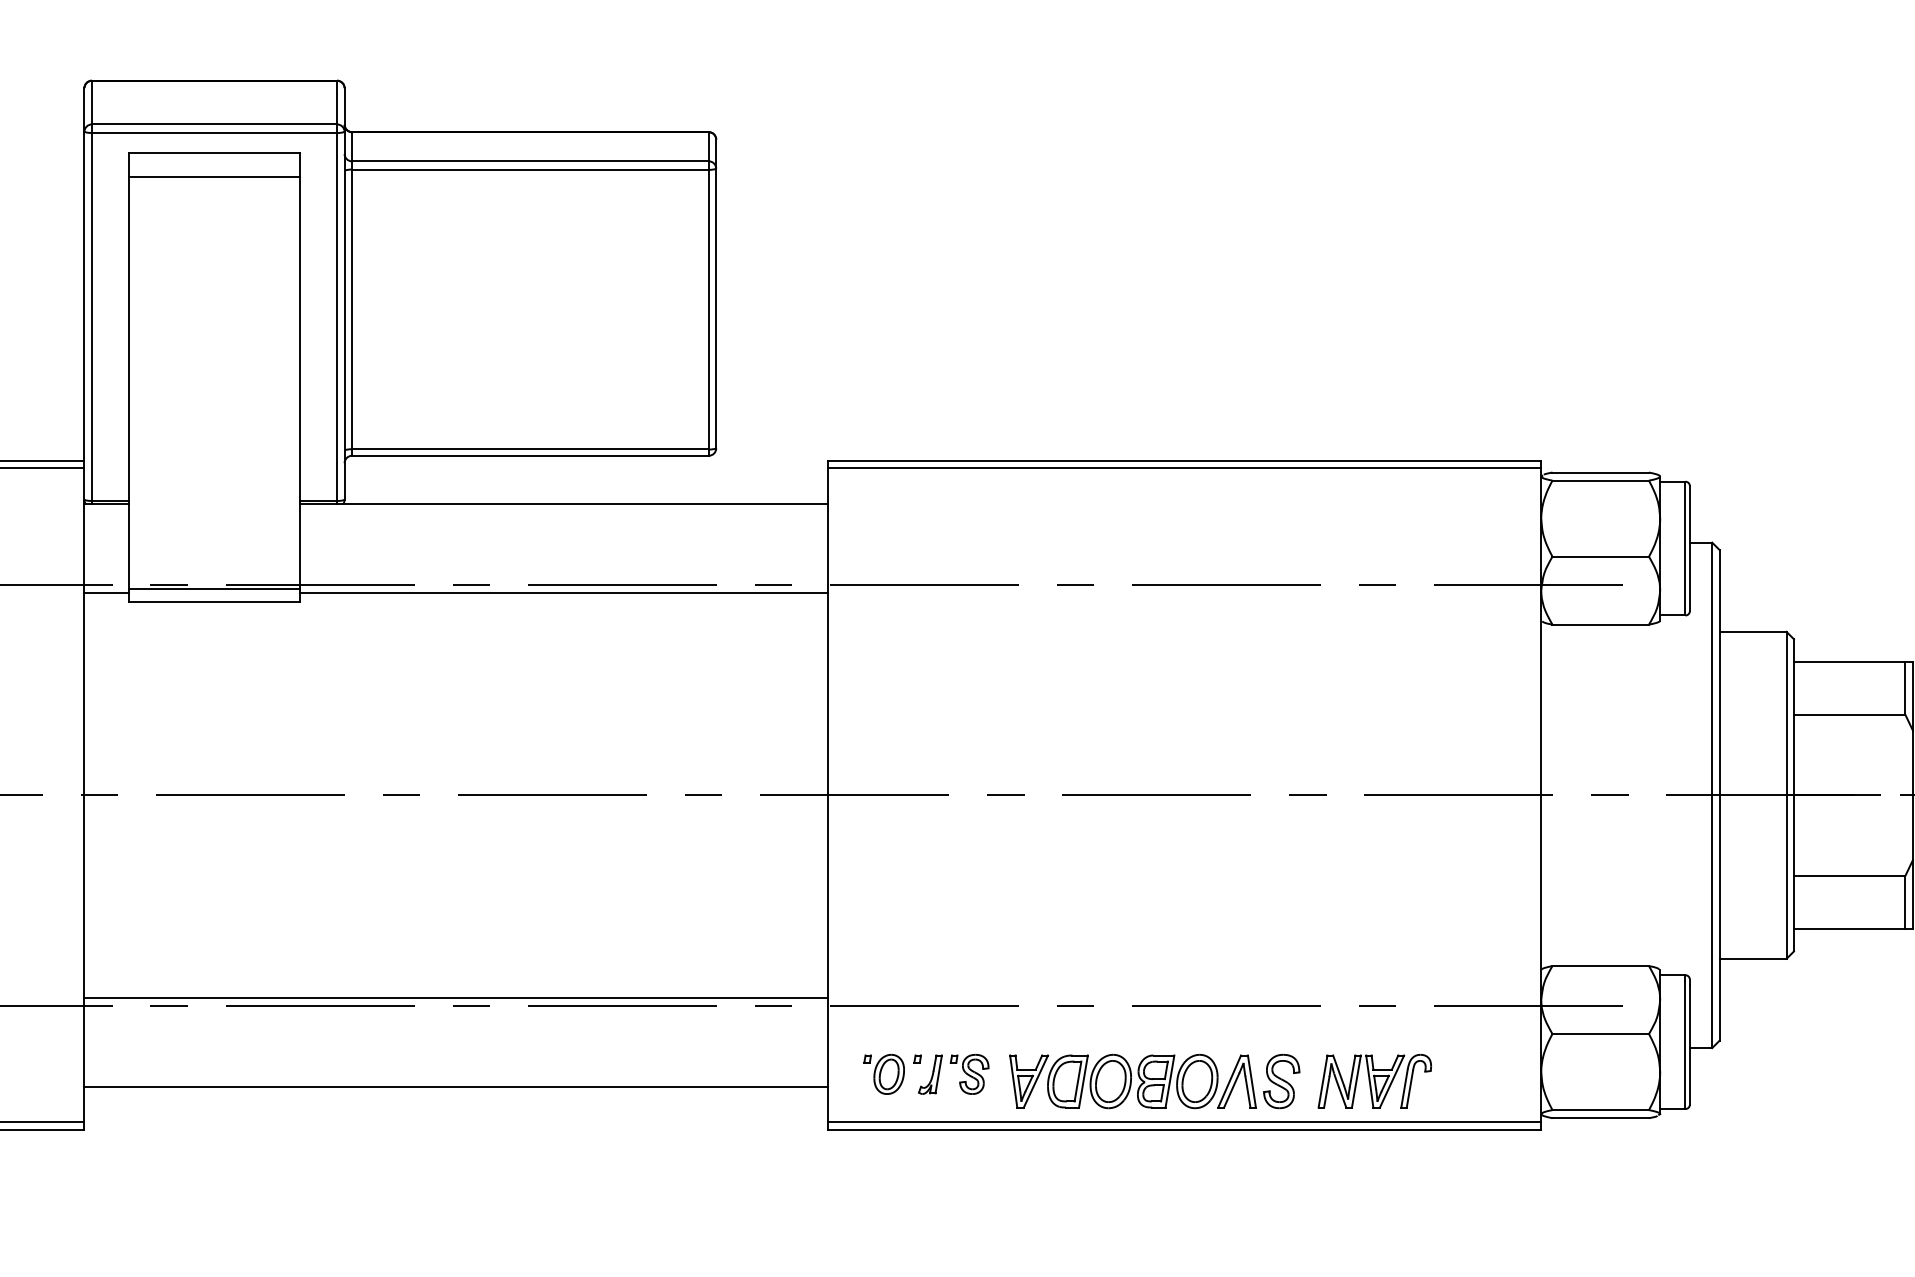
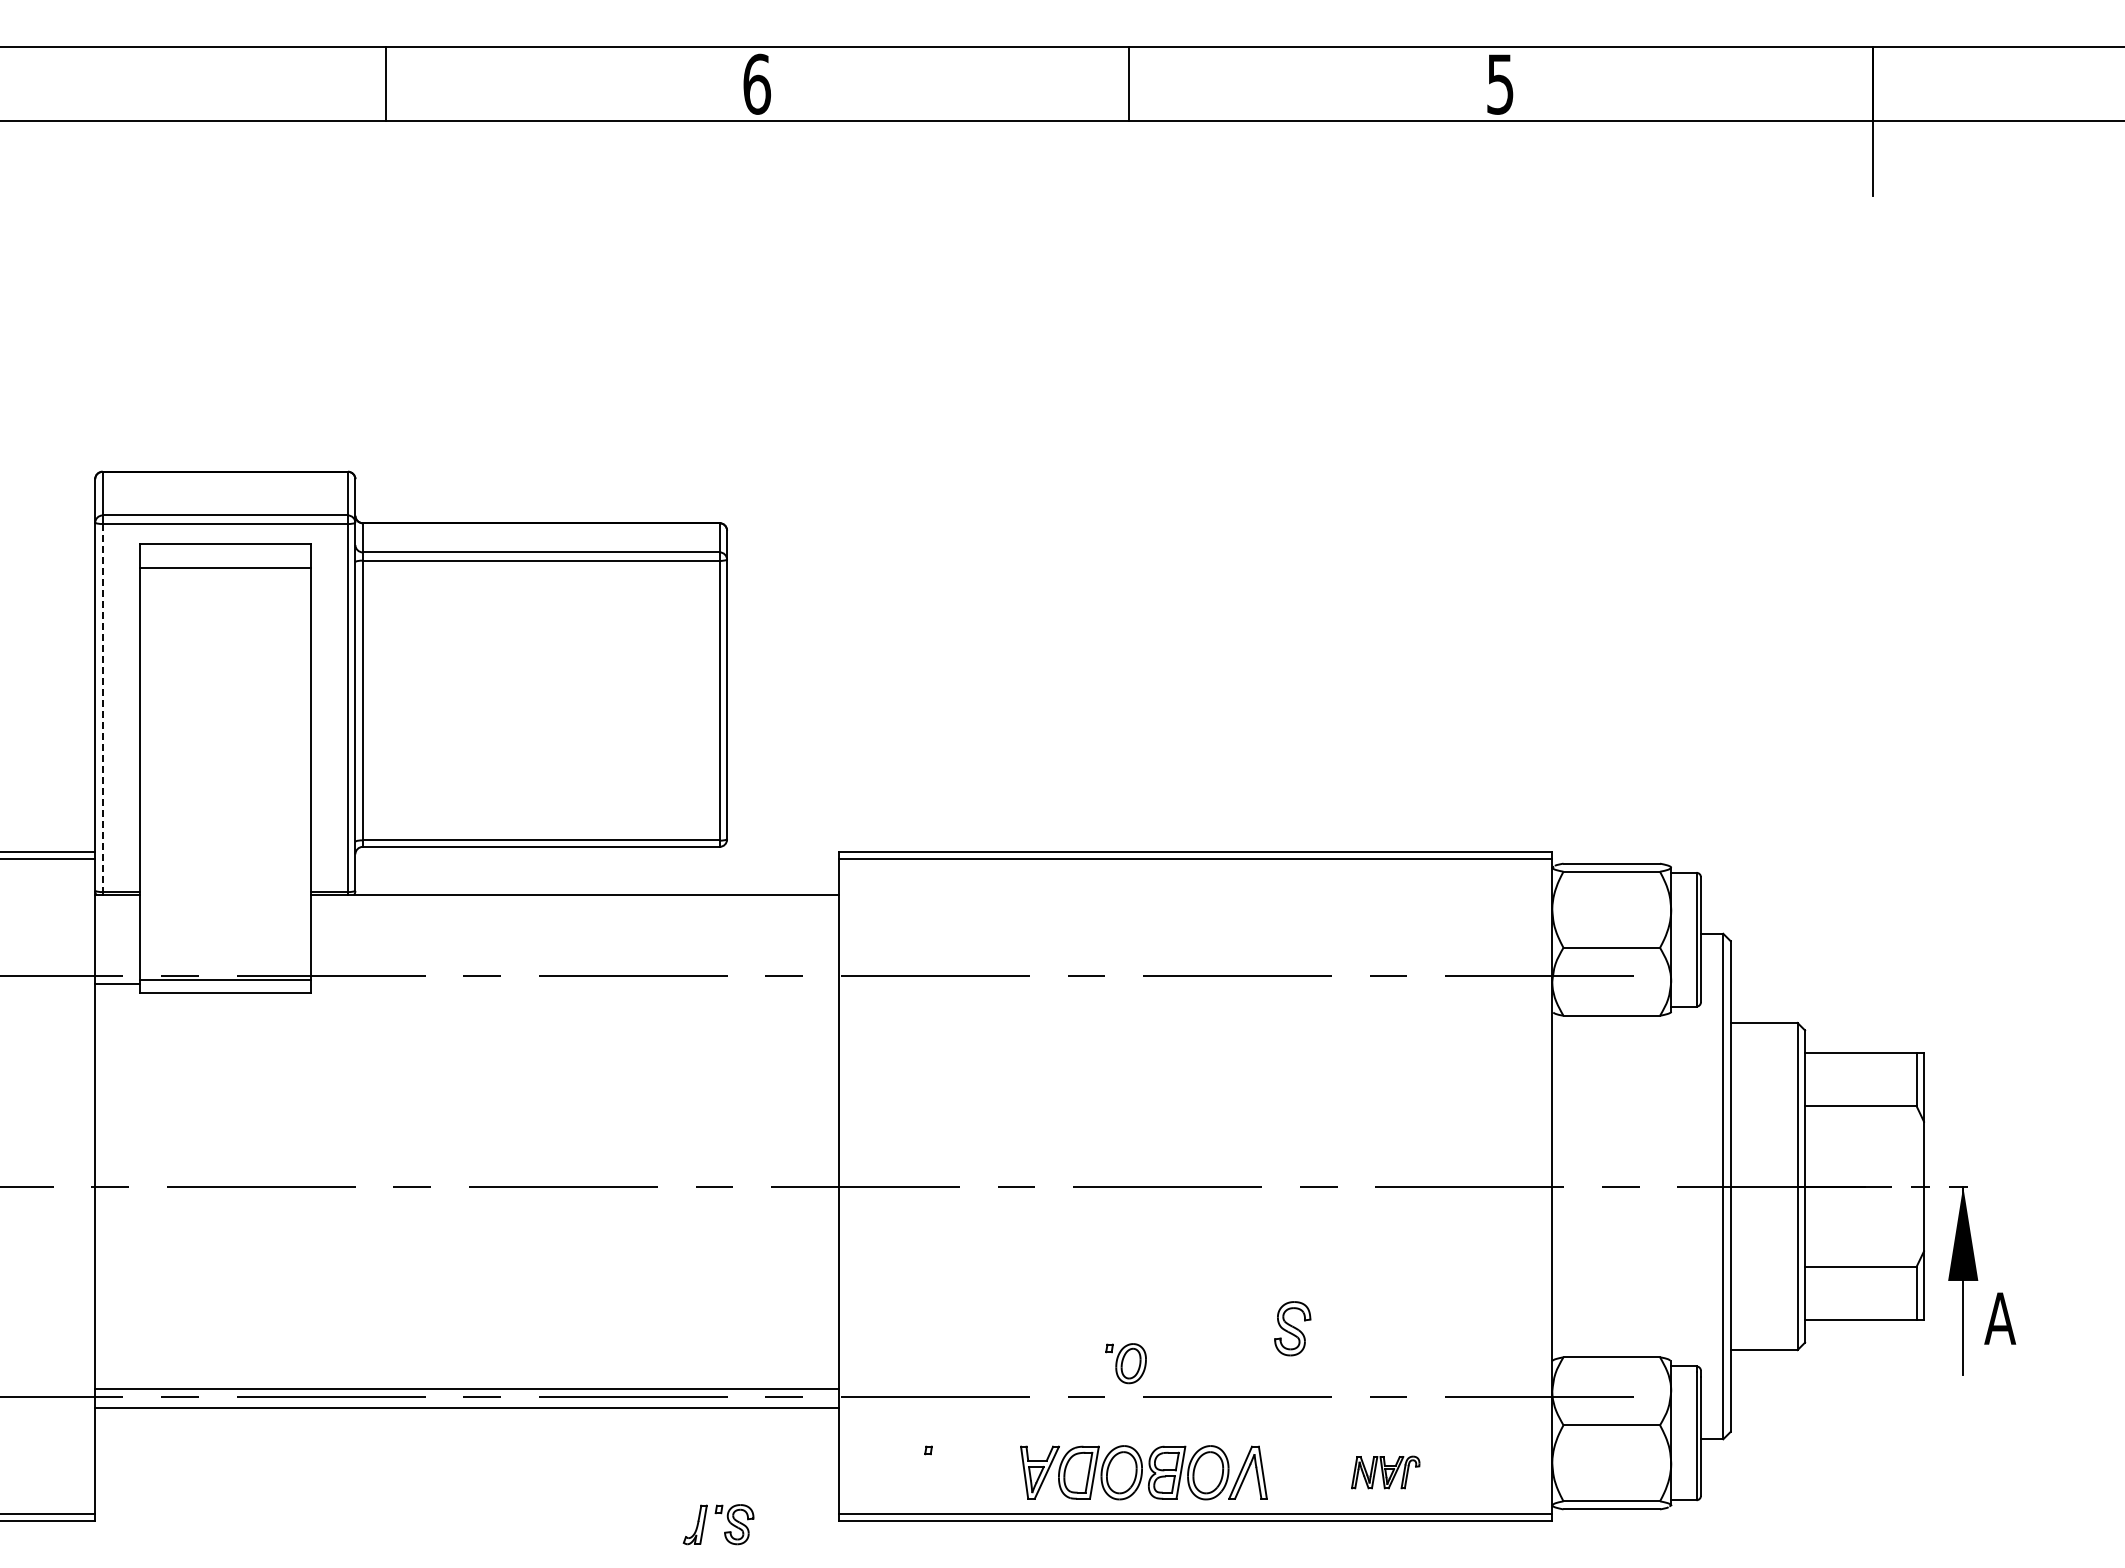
line: (91, 317) -> (102, 708), solid -> dashed
line: (563, 593) -> (574, 984), removed
part: (883, 1074) -> (1125, 1363), moved
part: (959, 1081) -> (724, 1531), moved
part: (1281, 1081) -> (1292, 1328), moved
part: (1374, 1081) -> (1385, 1472), size x0.6
line: (455, 1086) -> (466, 1407), moved

